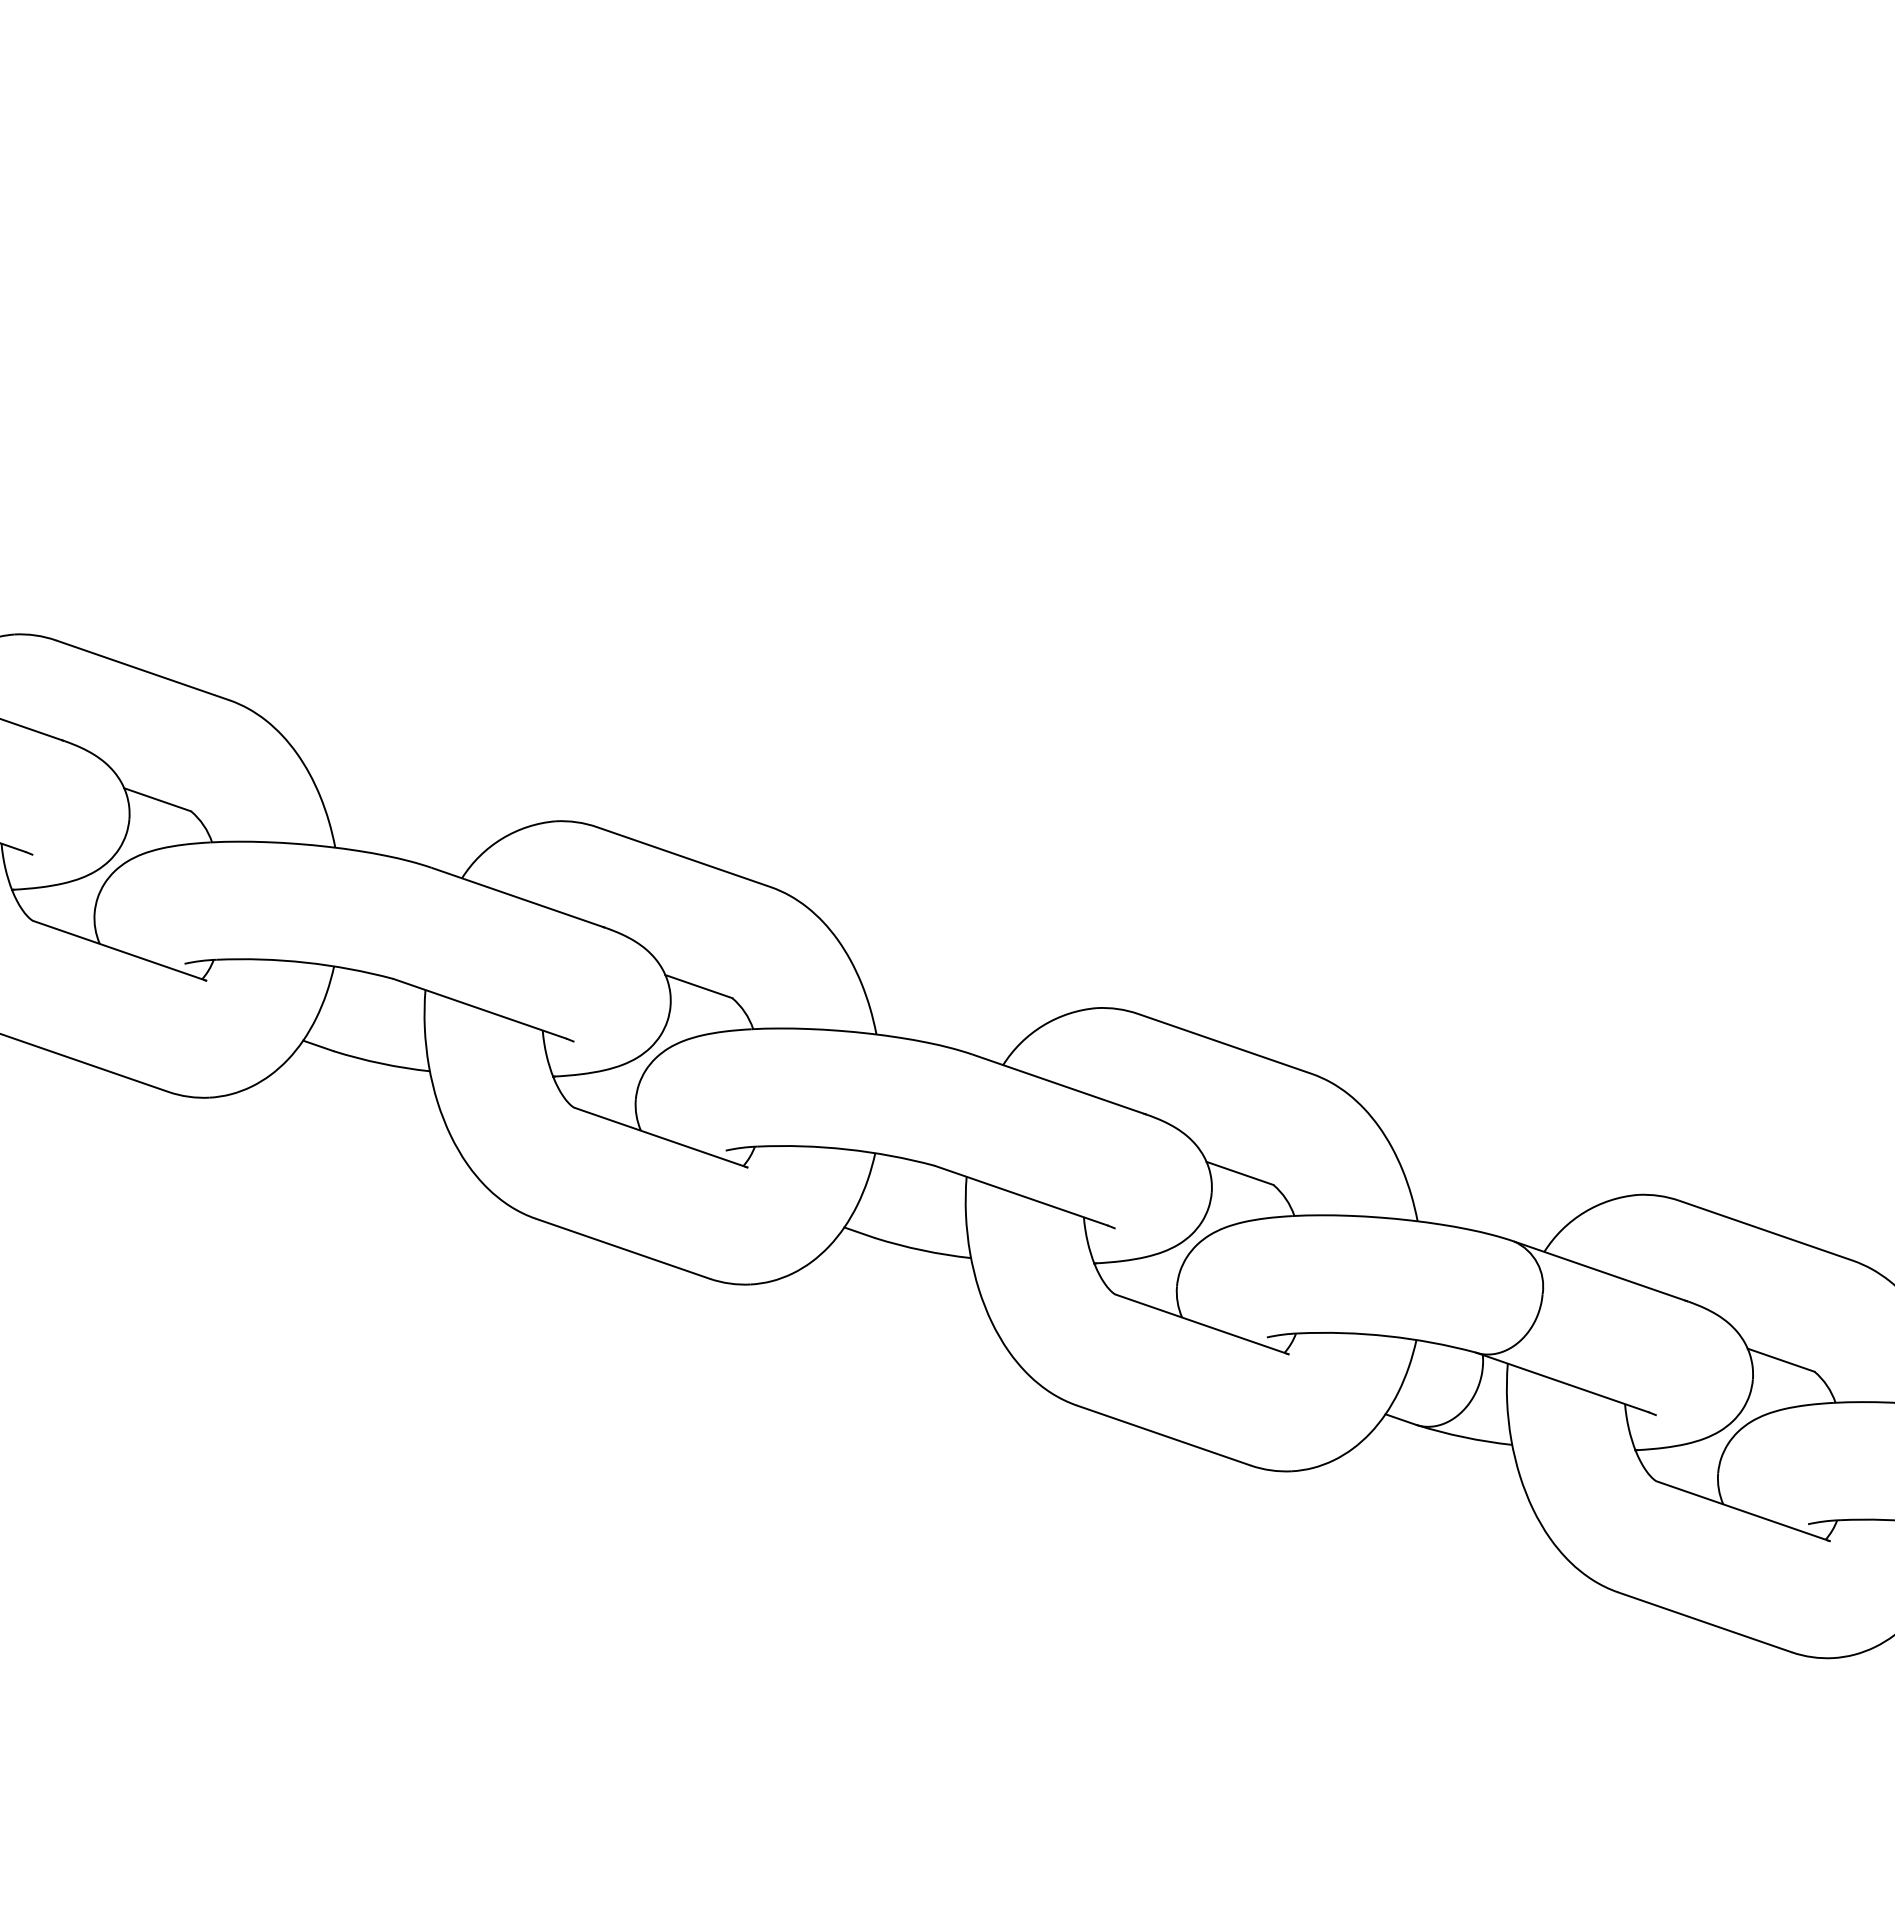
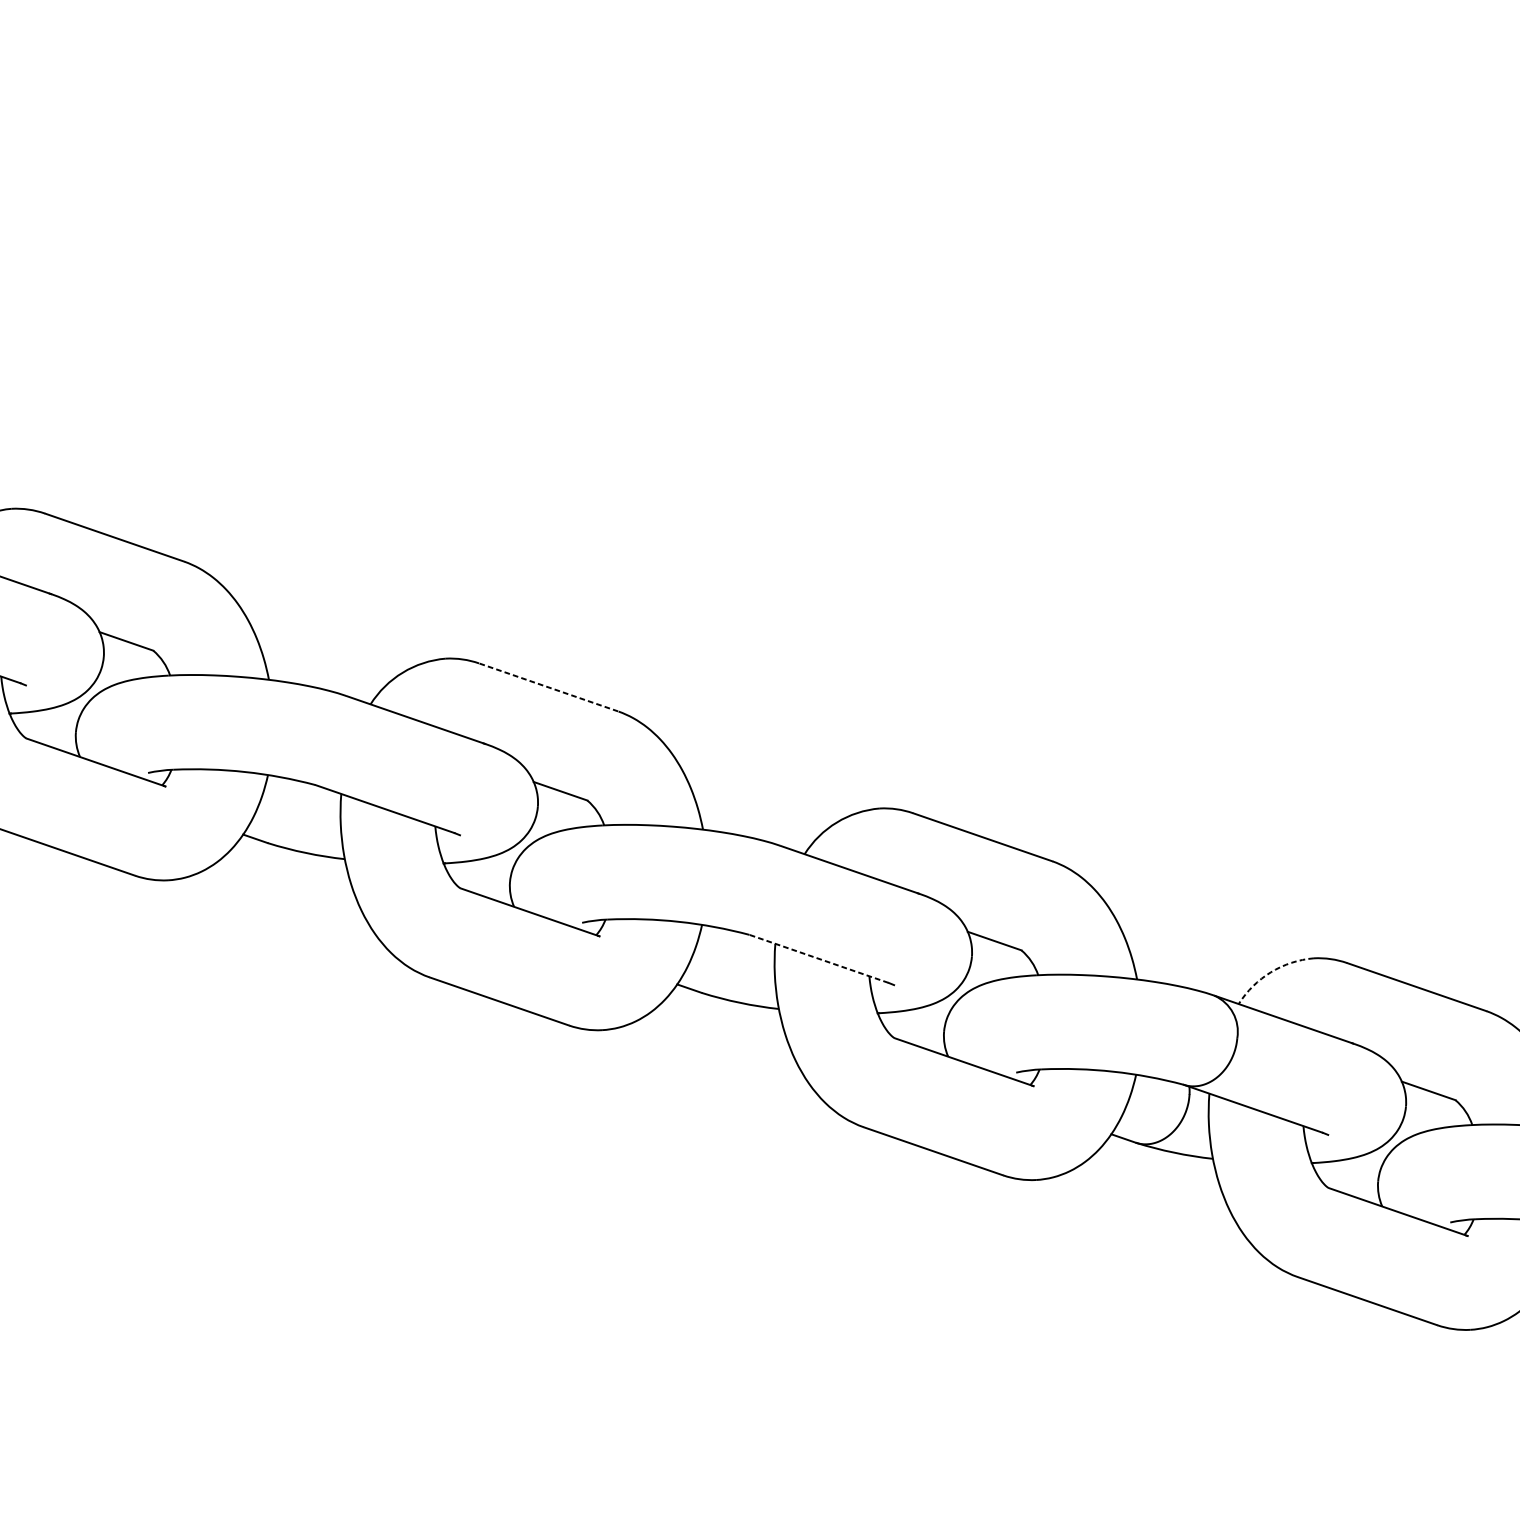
line: (684, 857) -> (549, 687), solid -> dashed
line: (1020, 1195) -> (818, 958), solid -> dashed
arc: (1584, 1212) -> (1270, 972), solid -> dashed

